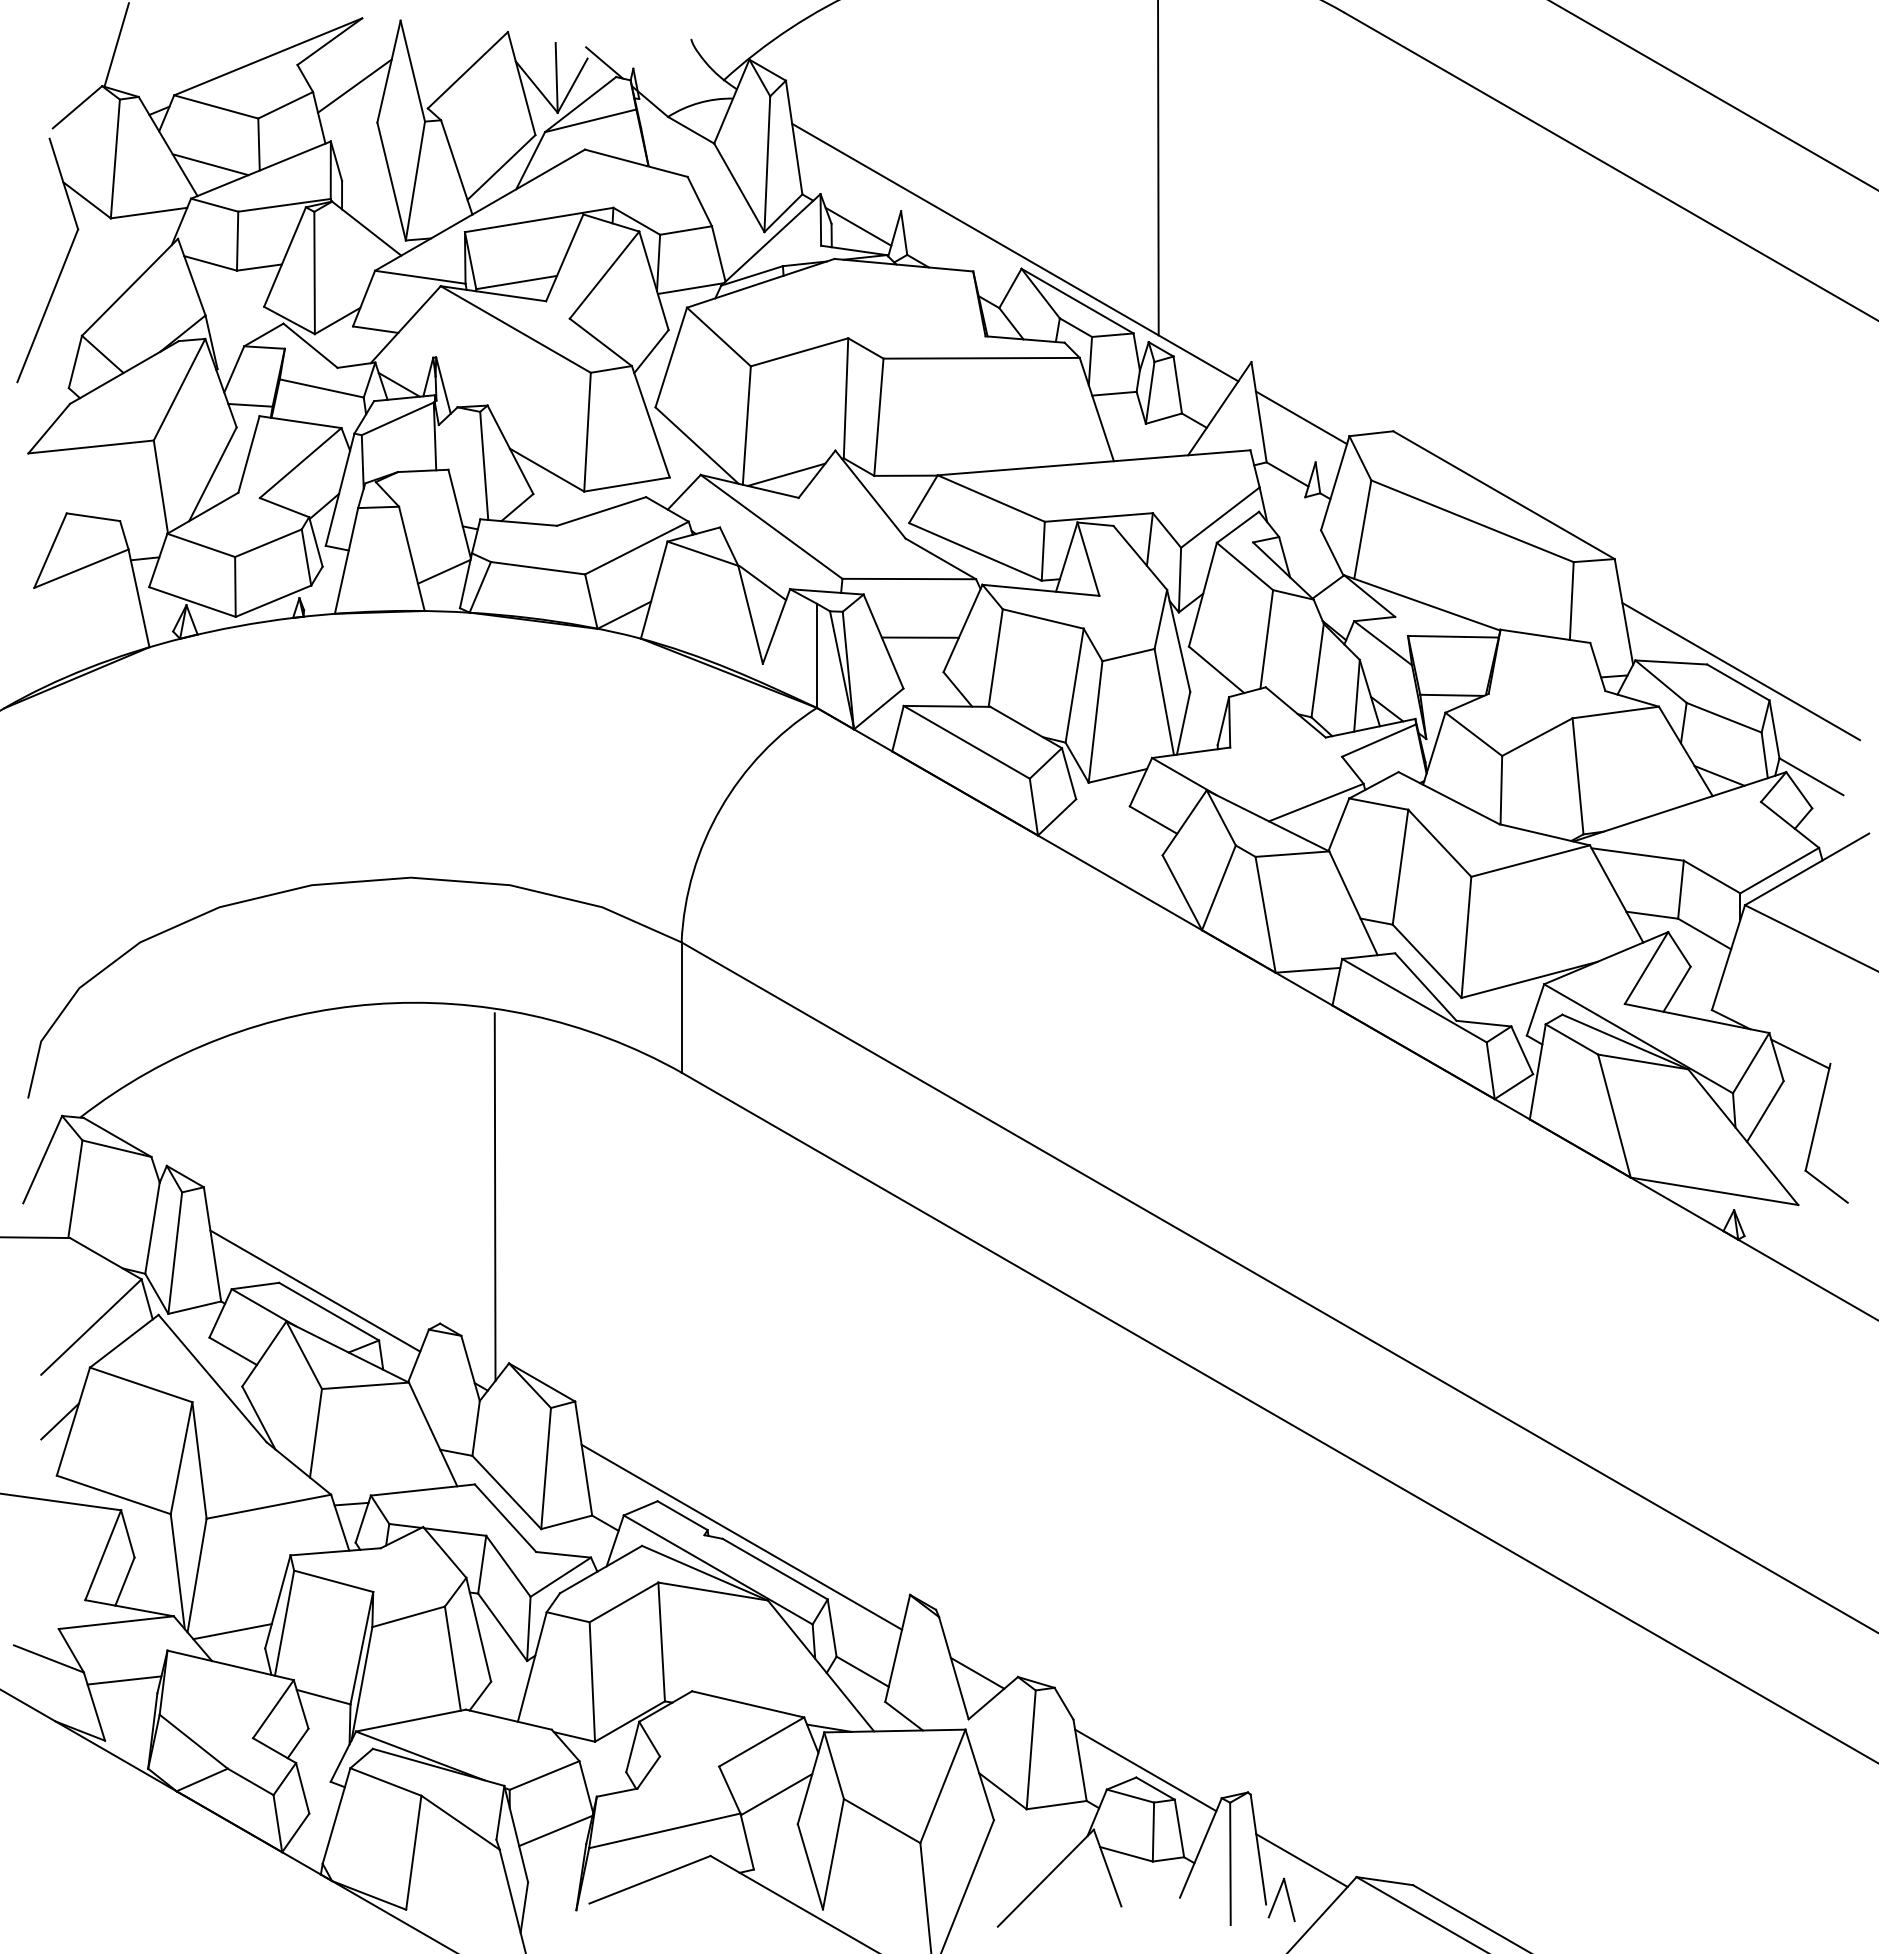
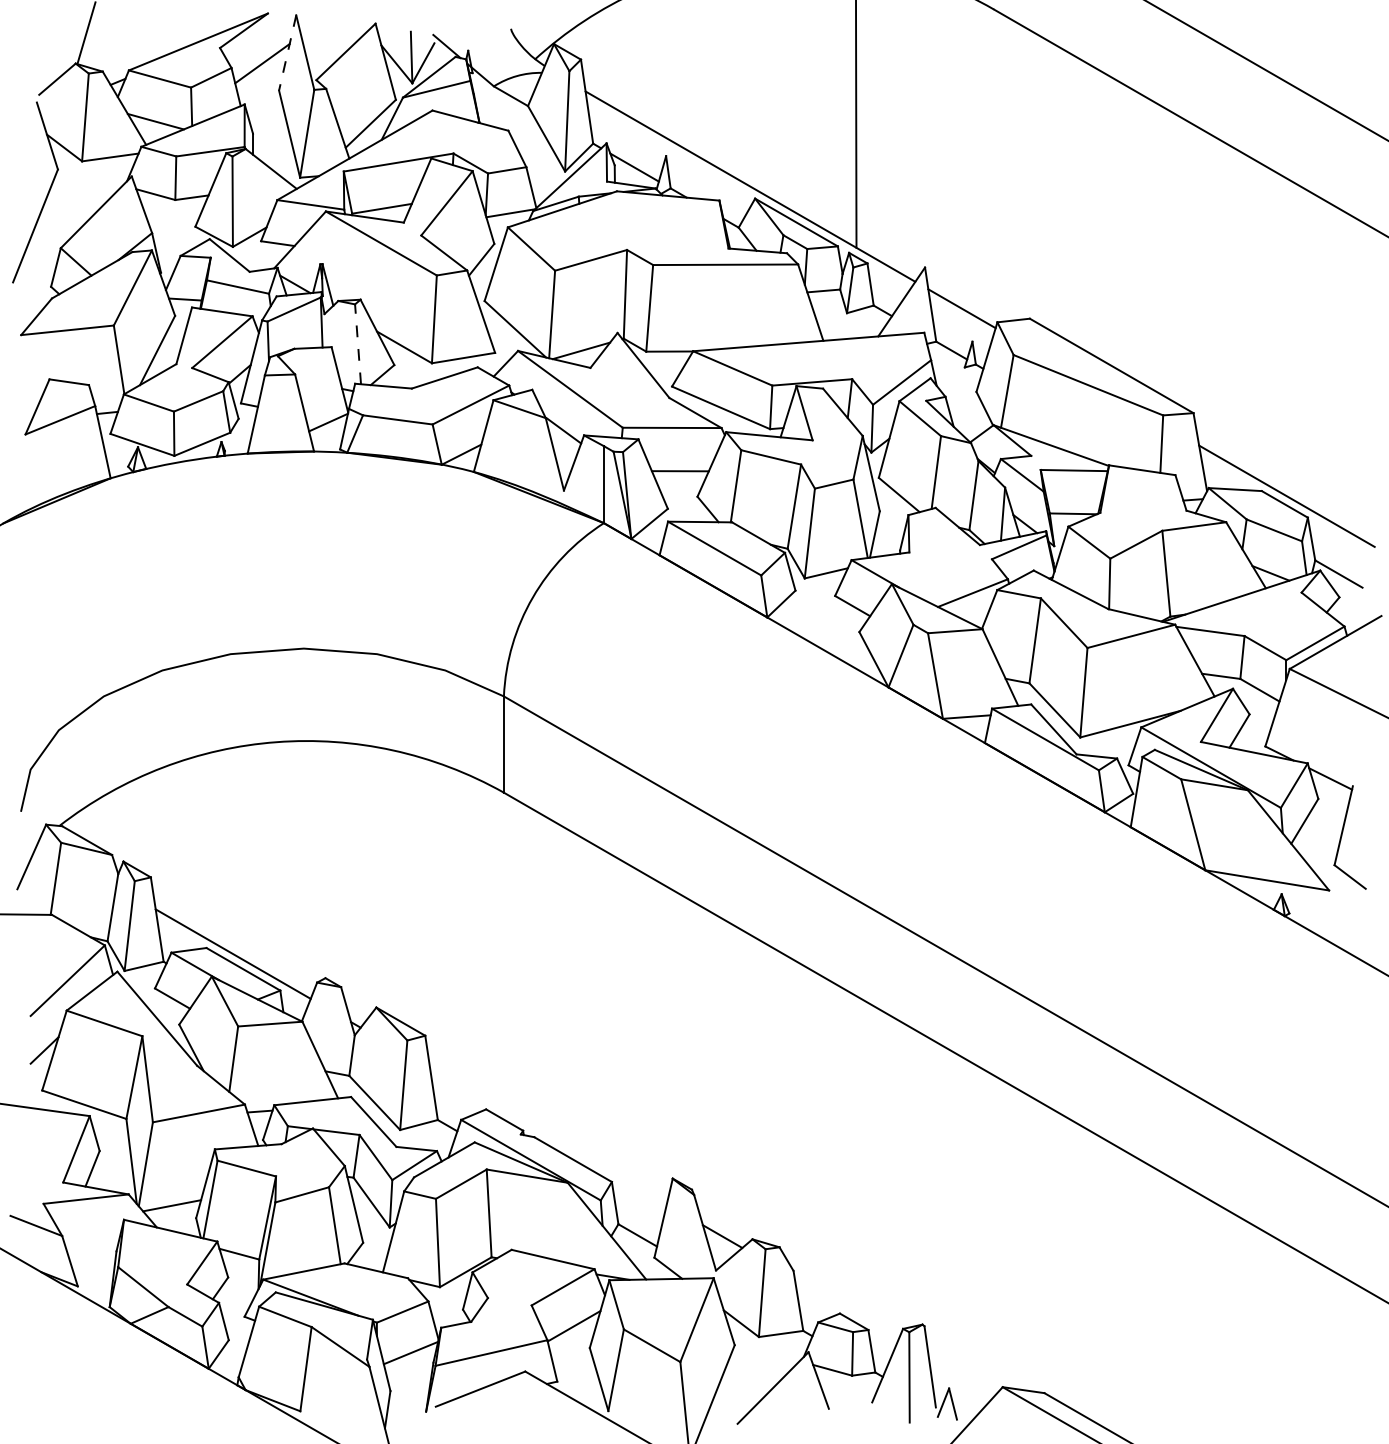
line: (388, 72) -> (287, 53), solid -> dashed
line: (484, 465) -> (358, 344), solid -> dashed
line: (494, 1196) -> (365, 884), removed
line: (741, 1536) -> (548, 1135), removed
line: (124, 1680) -> (92, 1241), removed
line: (1145, 1770) -> (846, 1308), removed
line: (1301, 1860) -> (962, 1374), removed

